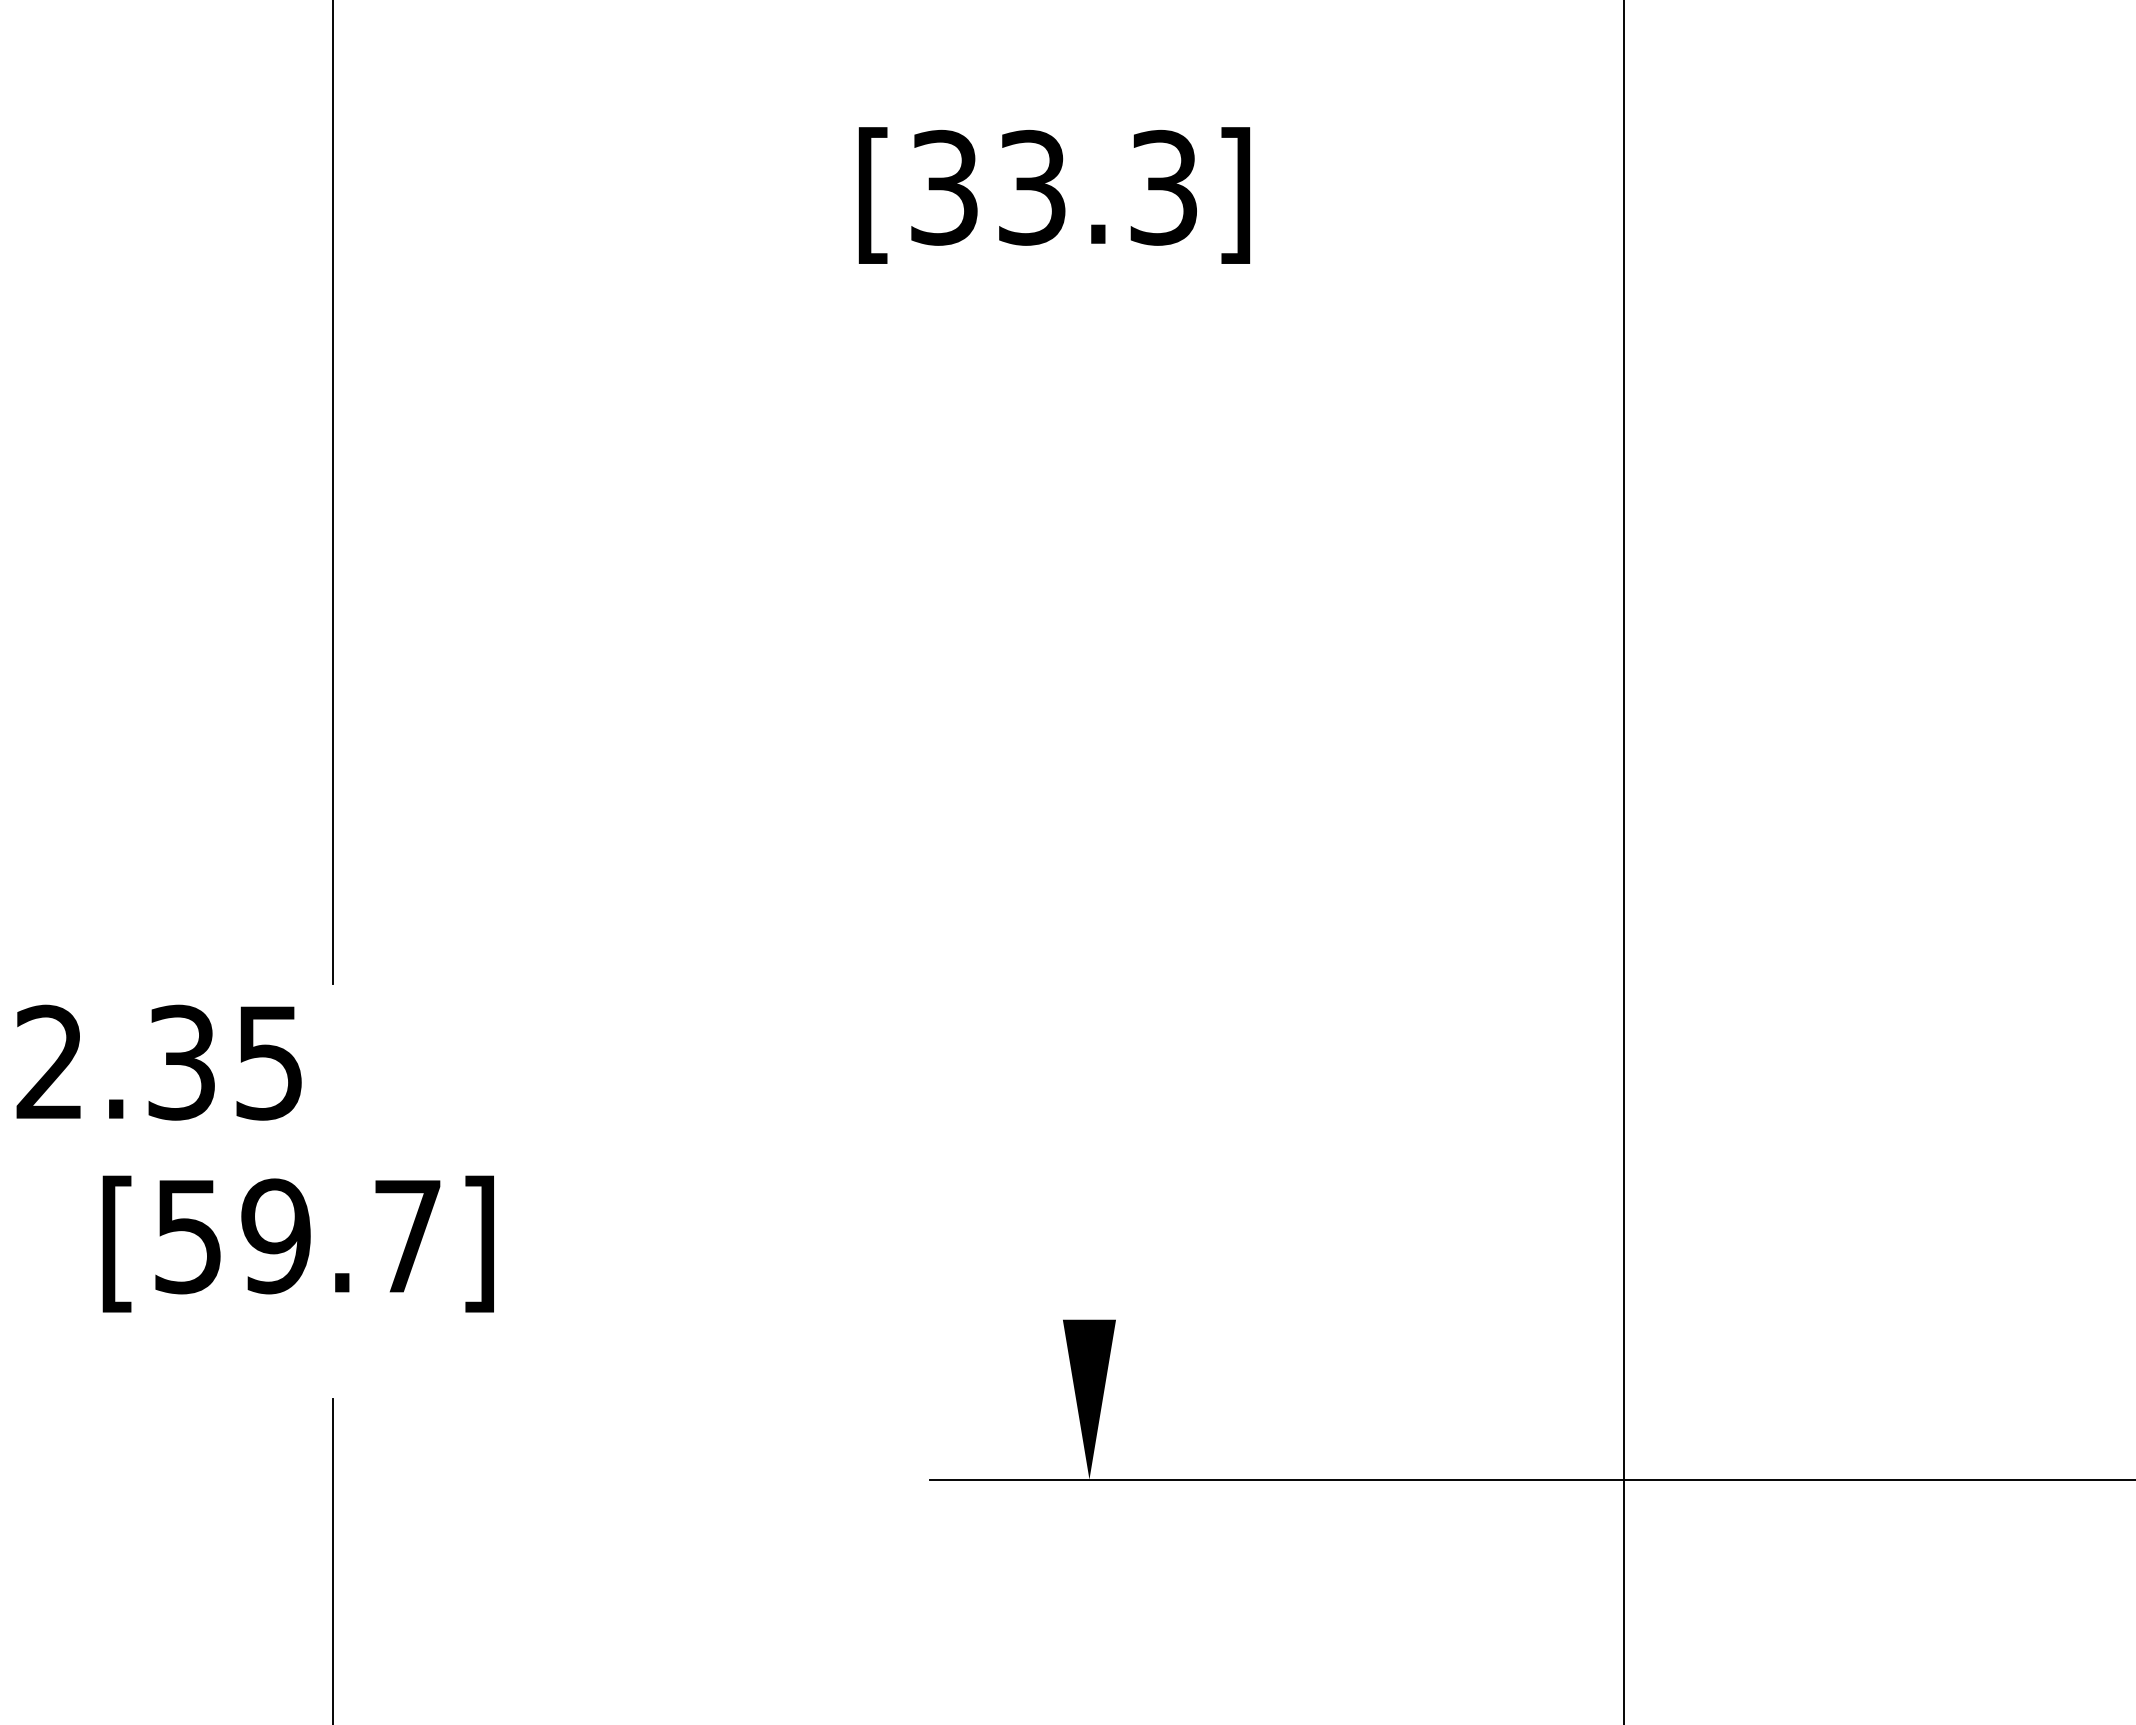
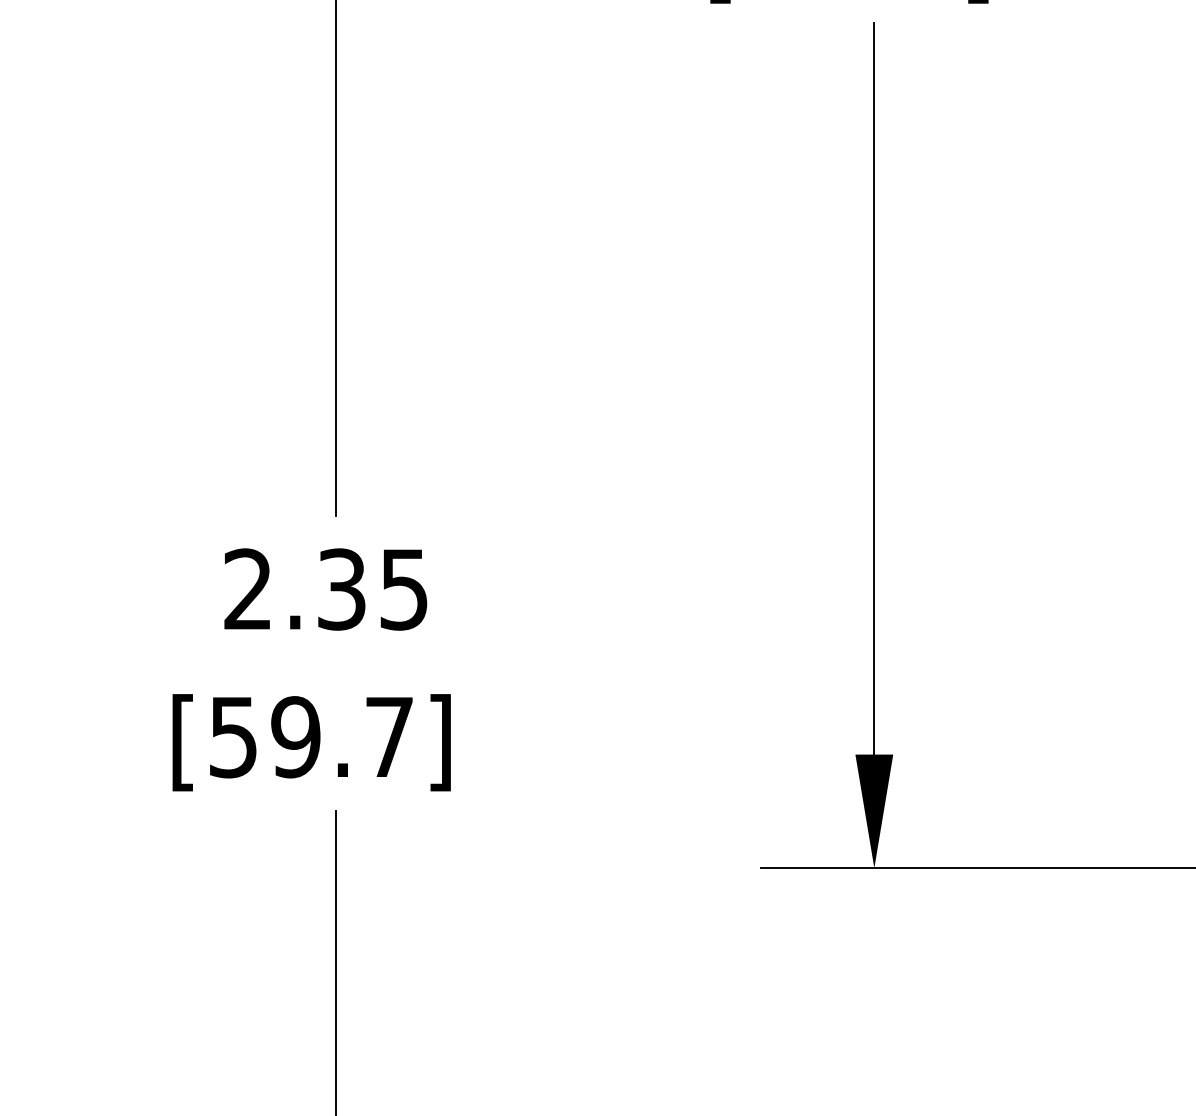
line: (1089, 805) -> (874, 388), added
text: (158, 1062) -> (325, 589), moved
text: (297, 1243) -> (311, 742), moved

